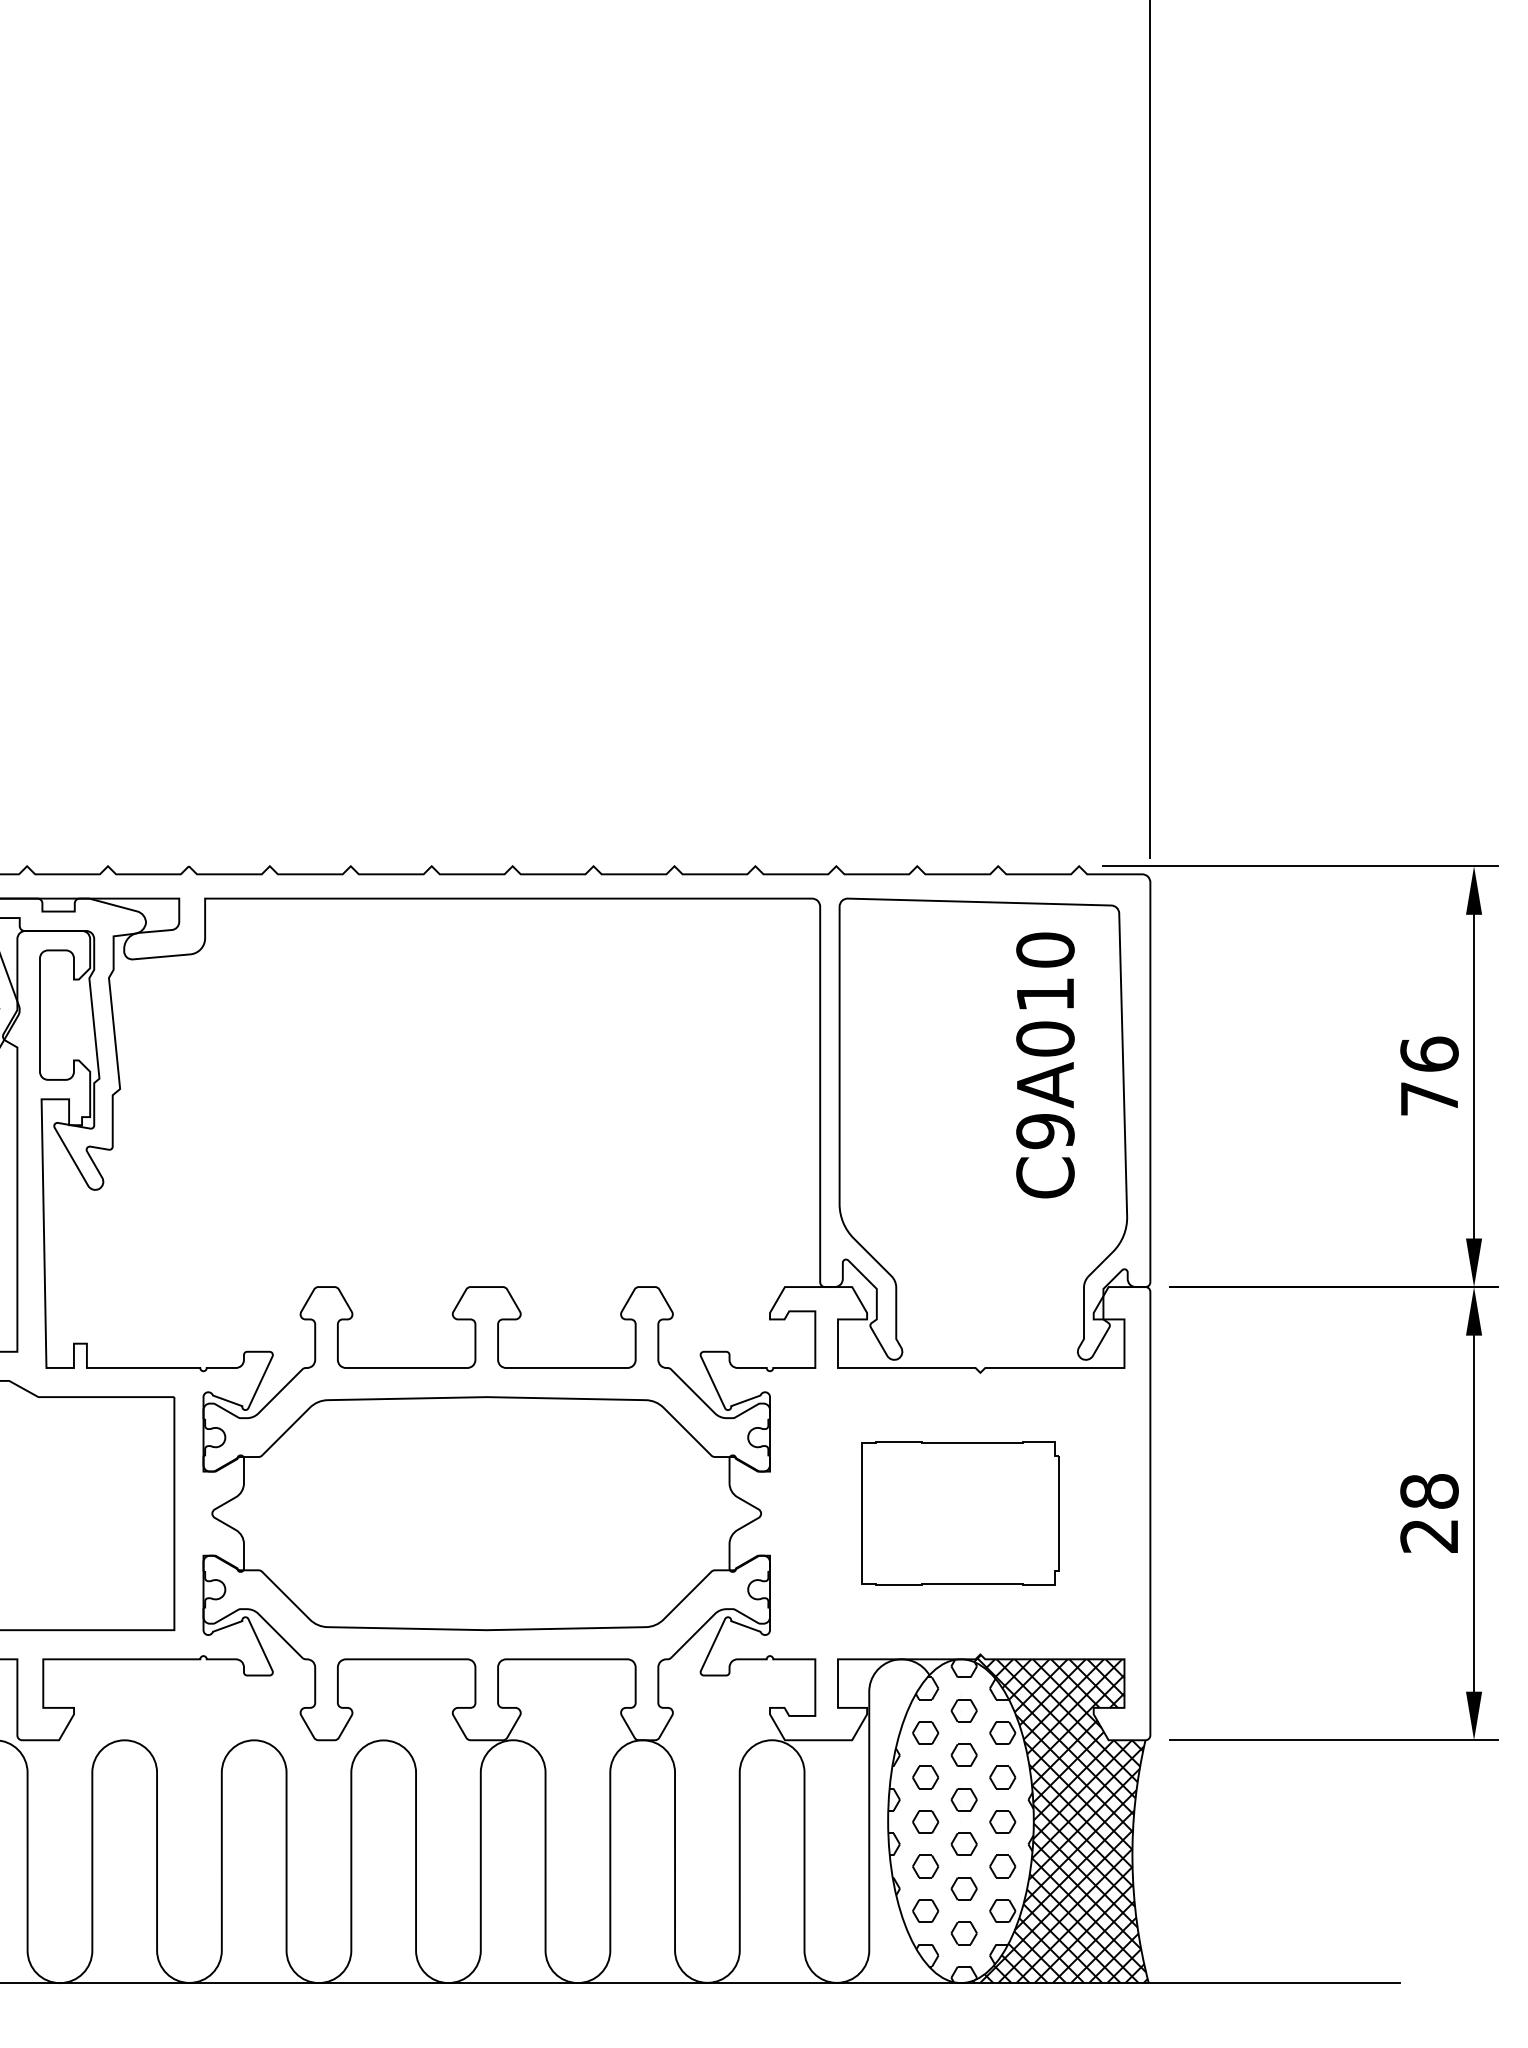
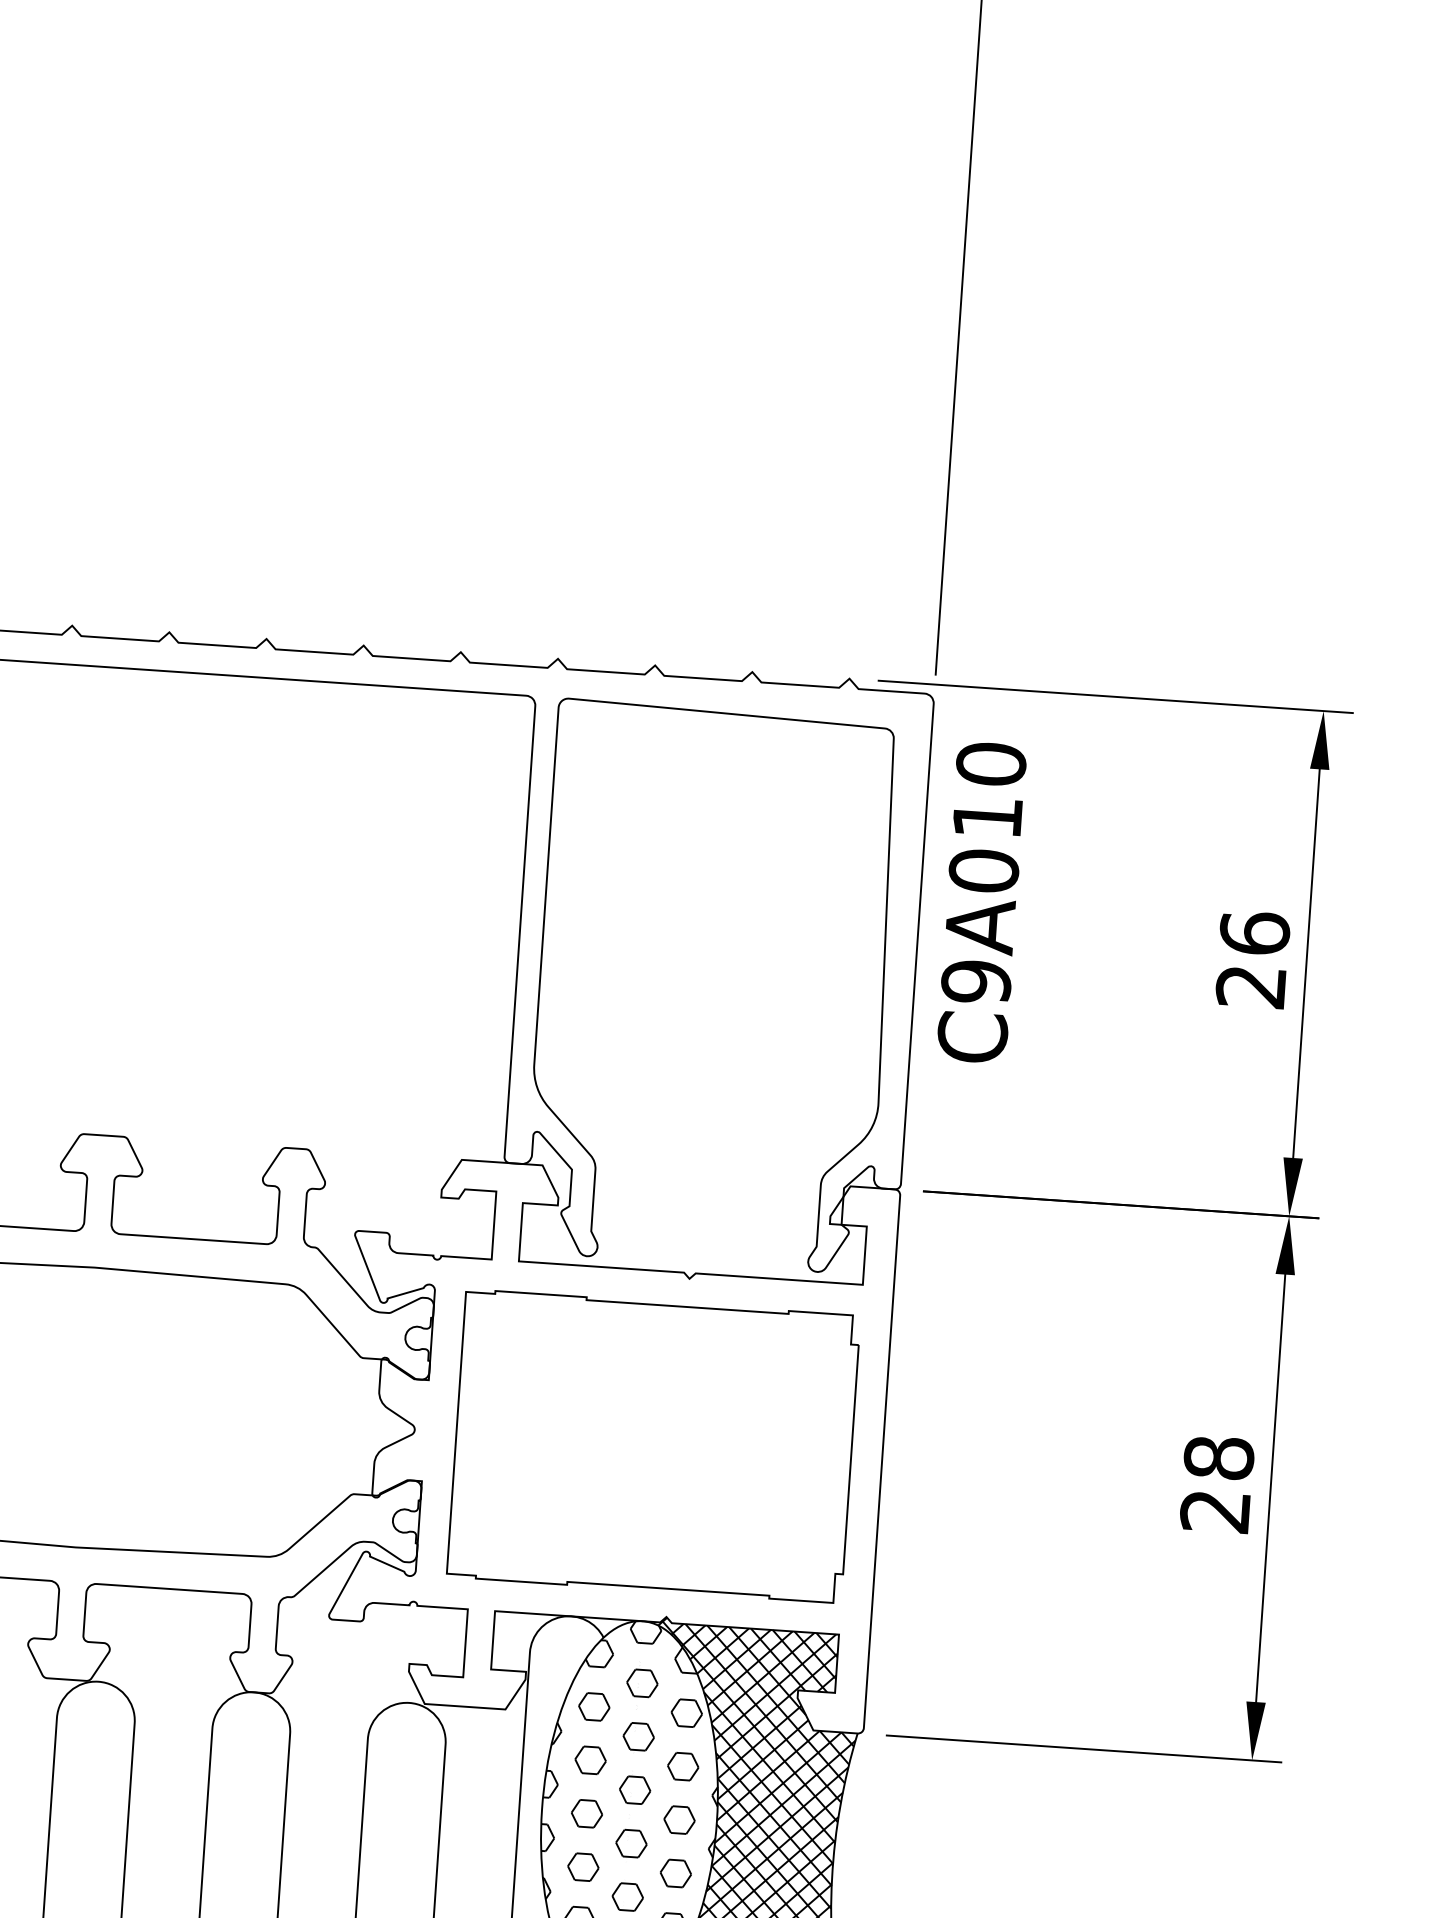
text: (1045, 1065) -> (981, 902), moved
text: (1428, 1098) -> (1249, 986), 76 -> 26
part: (959, 1513) -> (652, 1446), size x1.67

